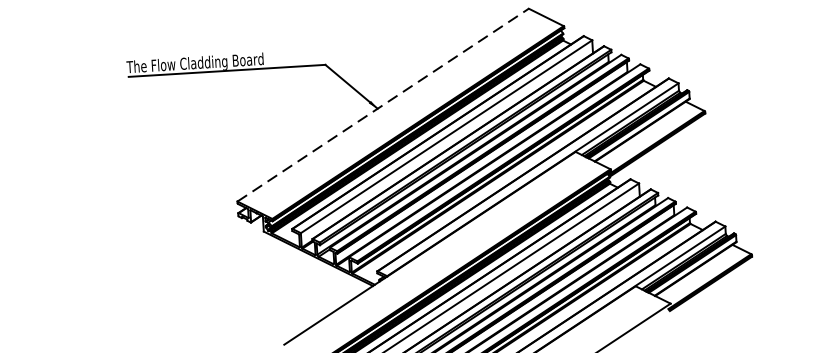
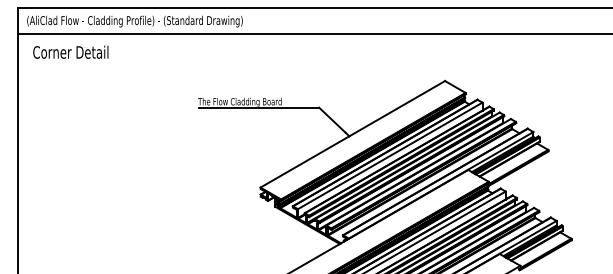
line: (382, 105) -> (352, 134), dashed -> solid

